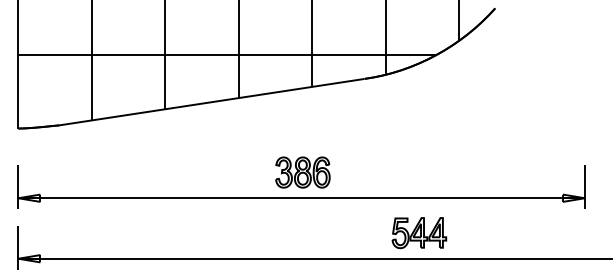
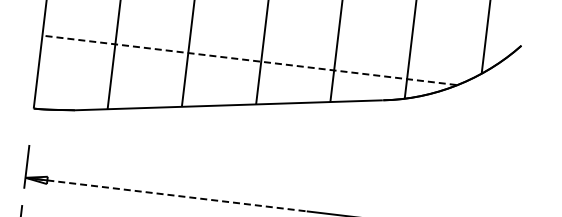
line: (226, 55) -> (249, 60), solid -> dashed
part: (302, 172) -> (310, 185), removed
line: (160, 198) -> (166, 194), solid -> dashed

